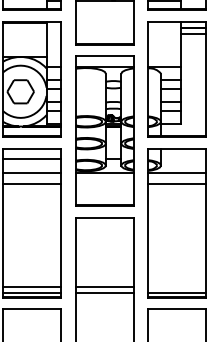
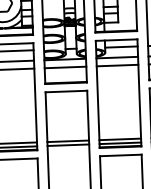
line: (183, 158) -> (121, 47), added
line: (104, 184) -> (65, 67), added
line: (177, 287) -> (120, 139), added

